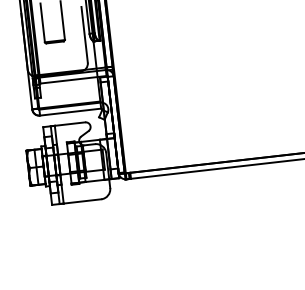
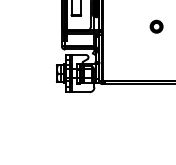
part: (225, 45) -> (156, 26), added

